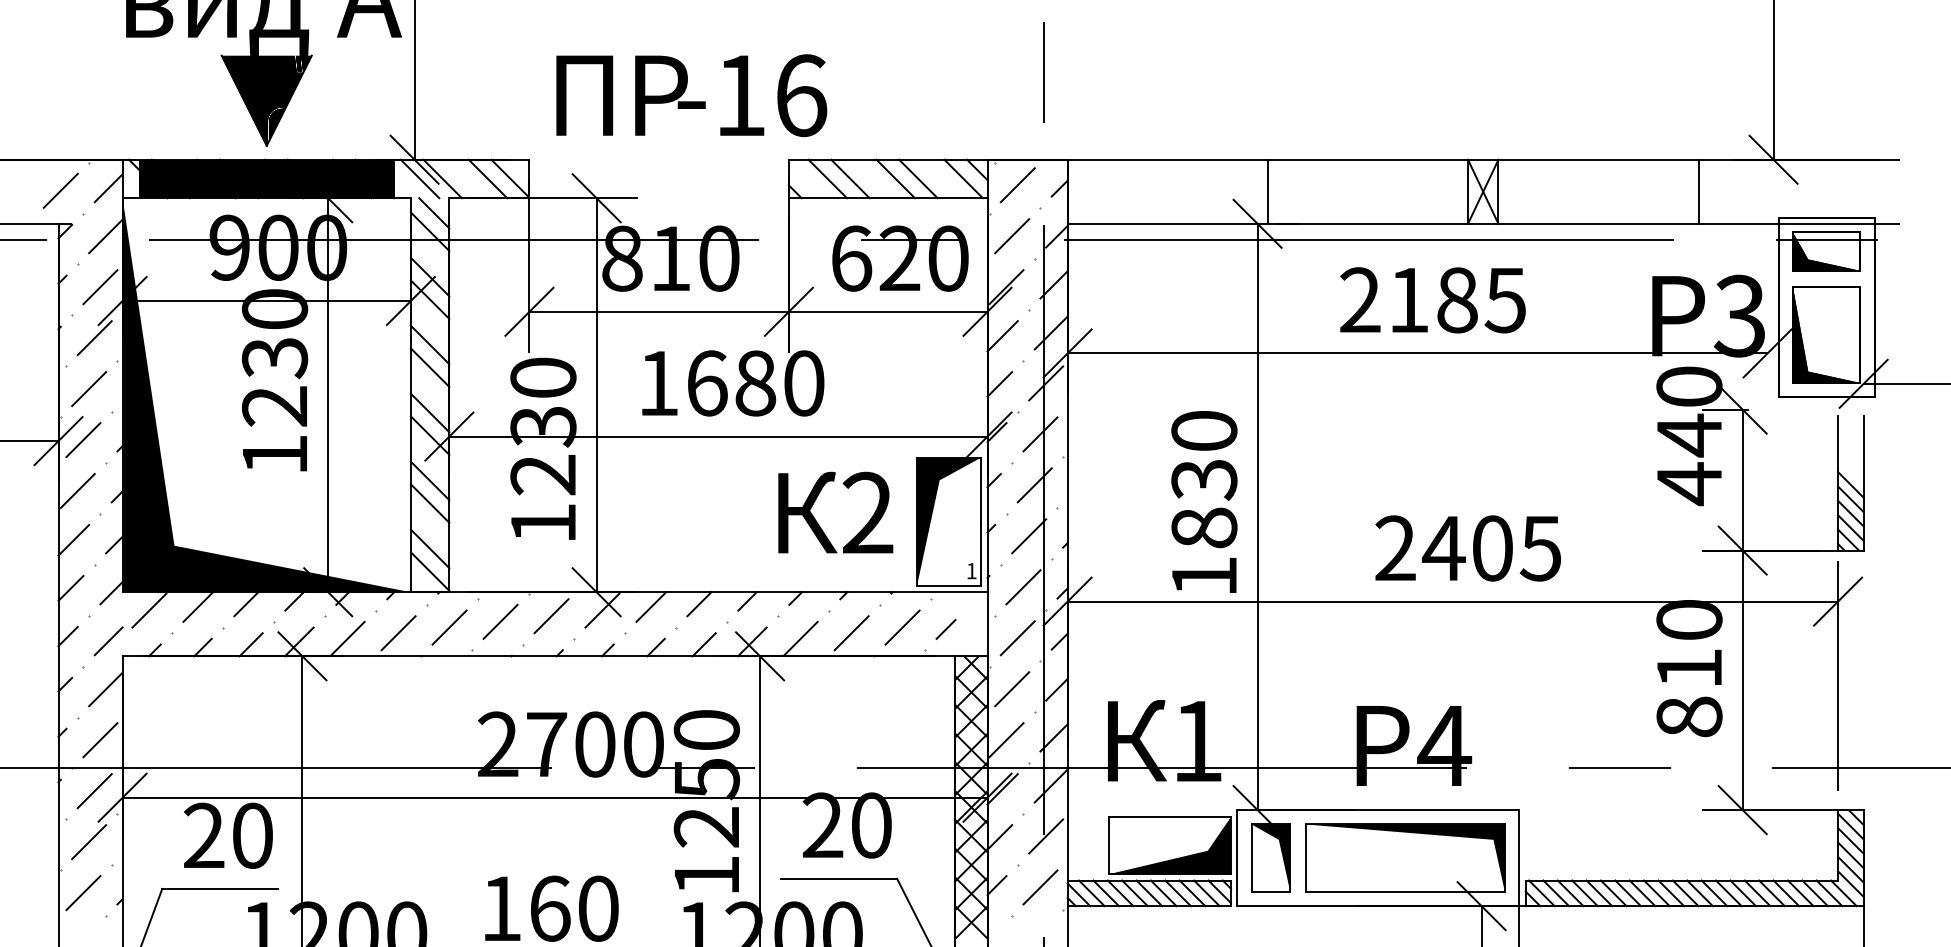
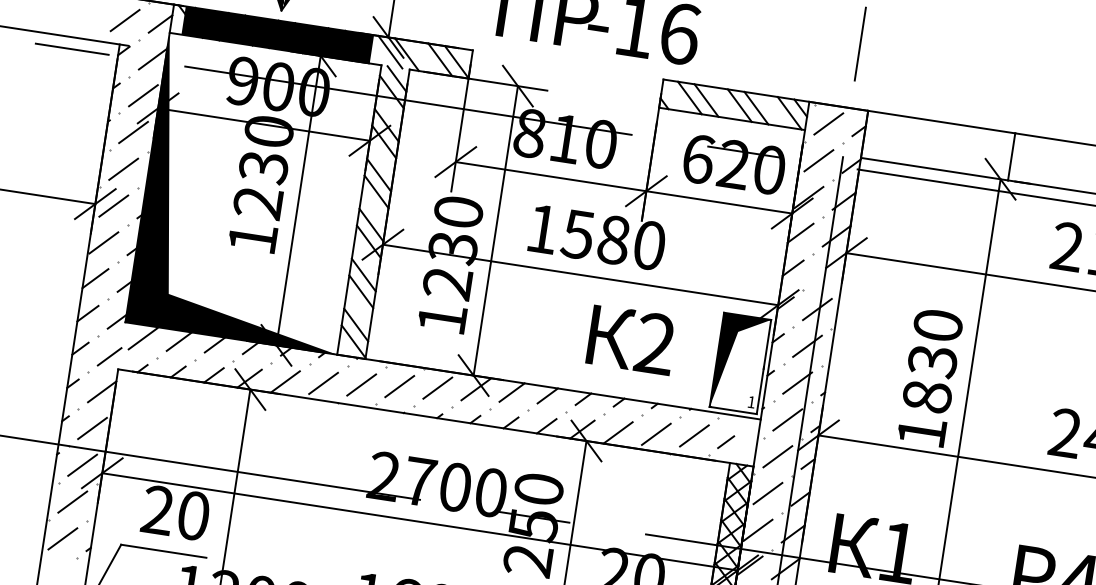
text: (706, 383) -> (577, 234), 1680 -> 1580
line: (1046, 383) -> (827, 272), removed
text: (835, 512) -> (631, 339), moved

